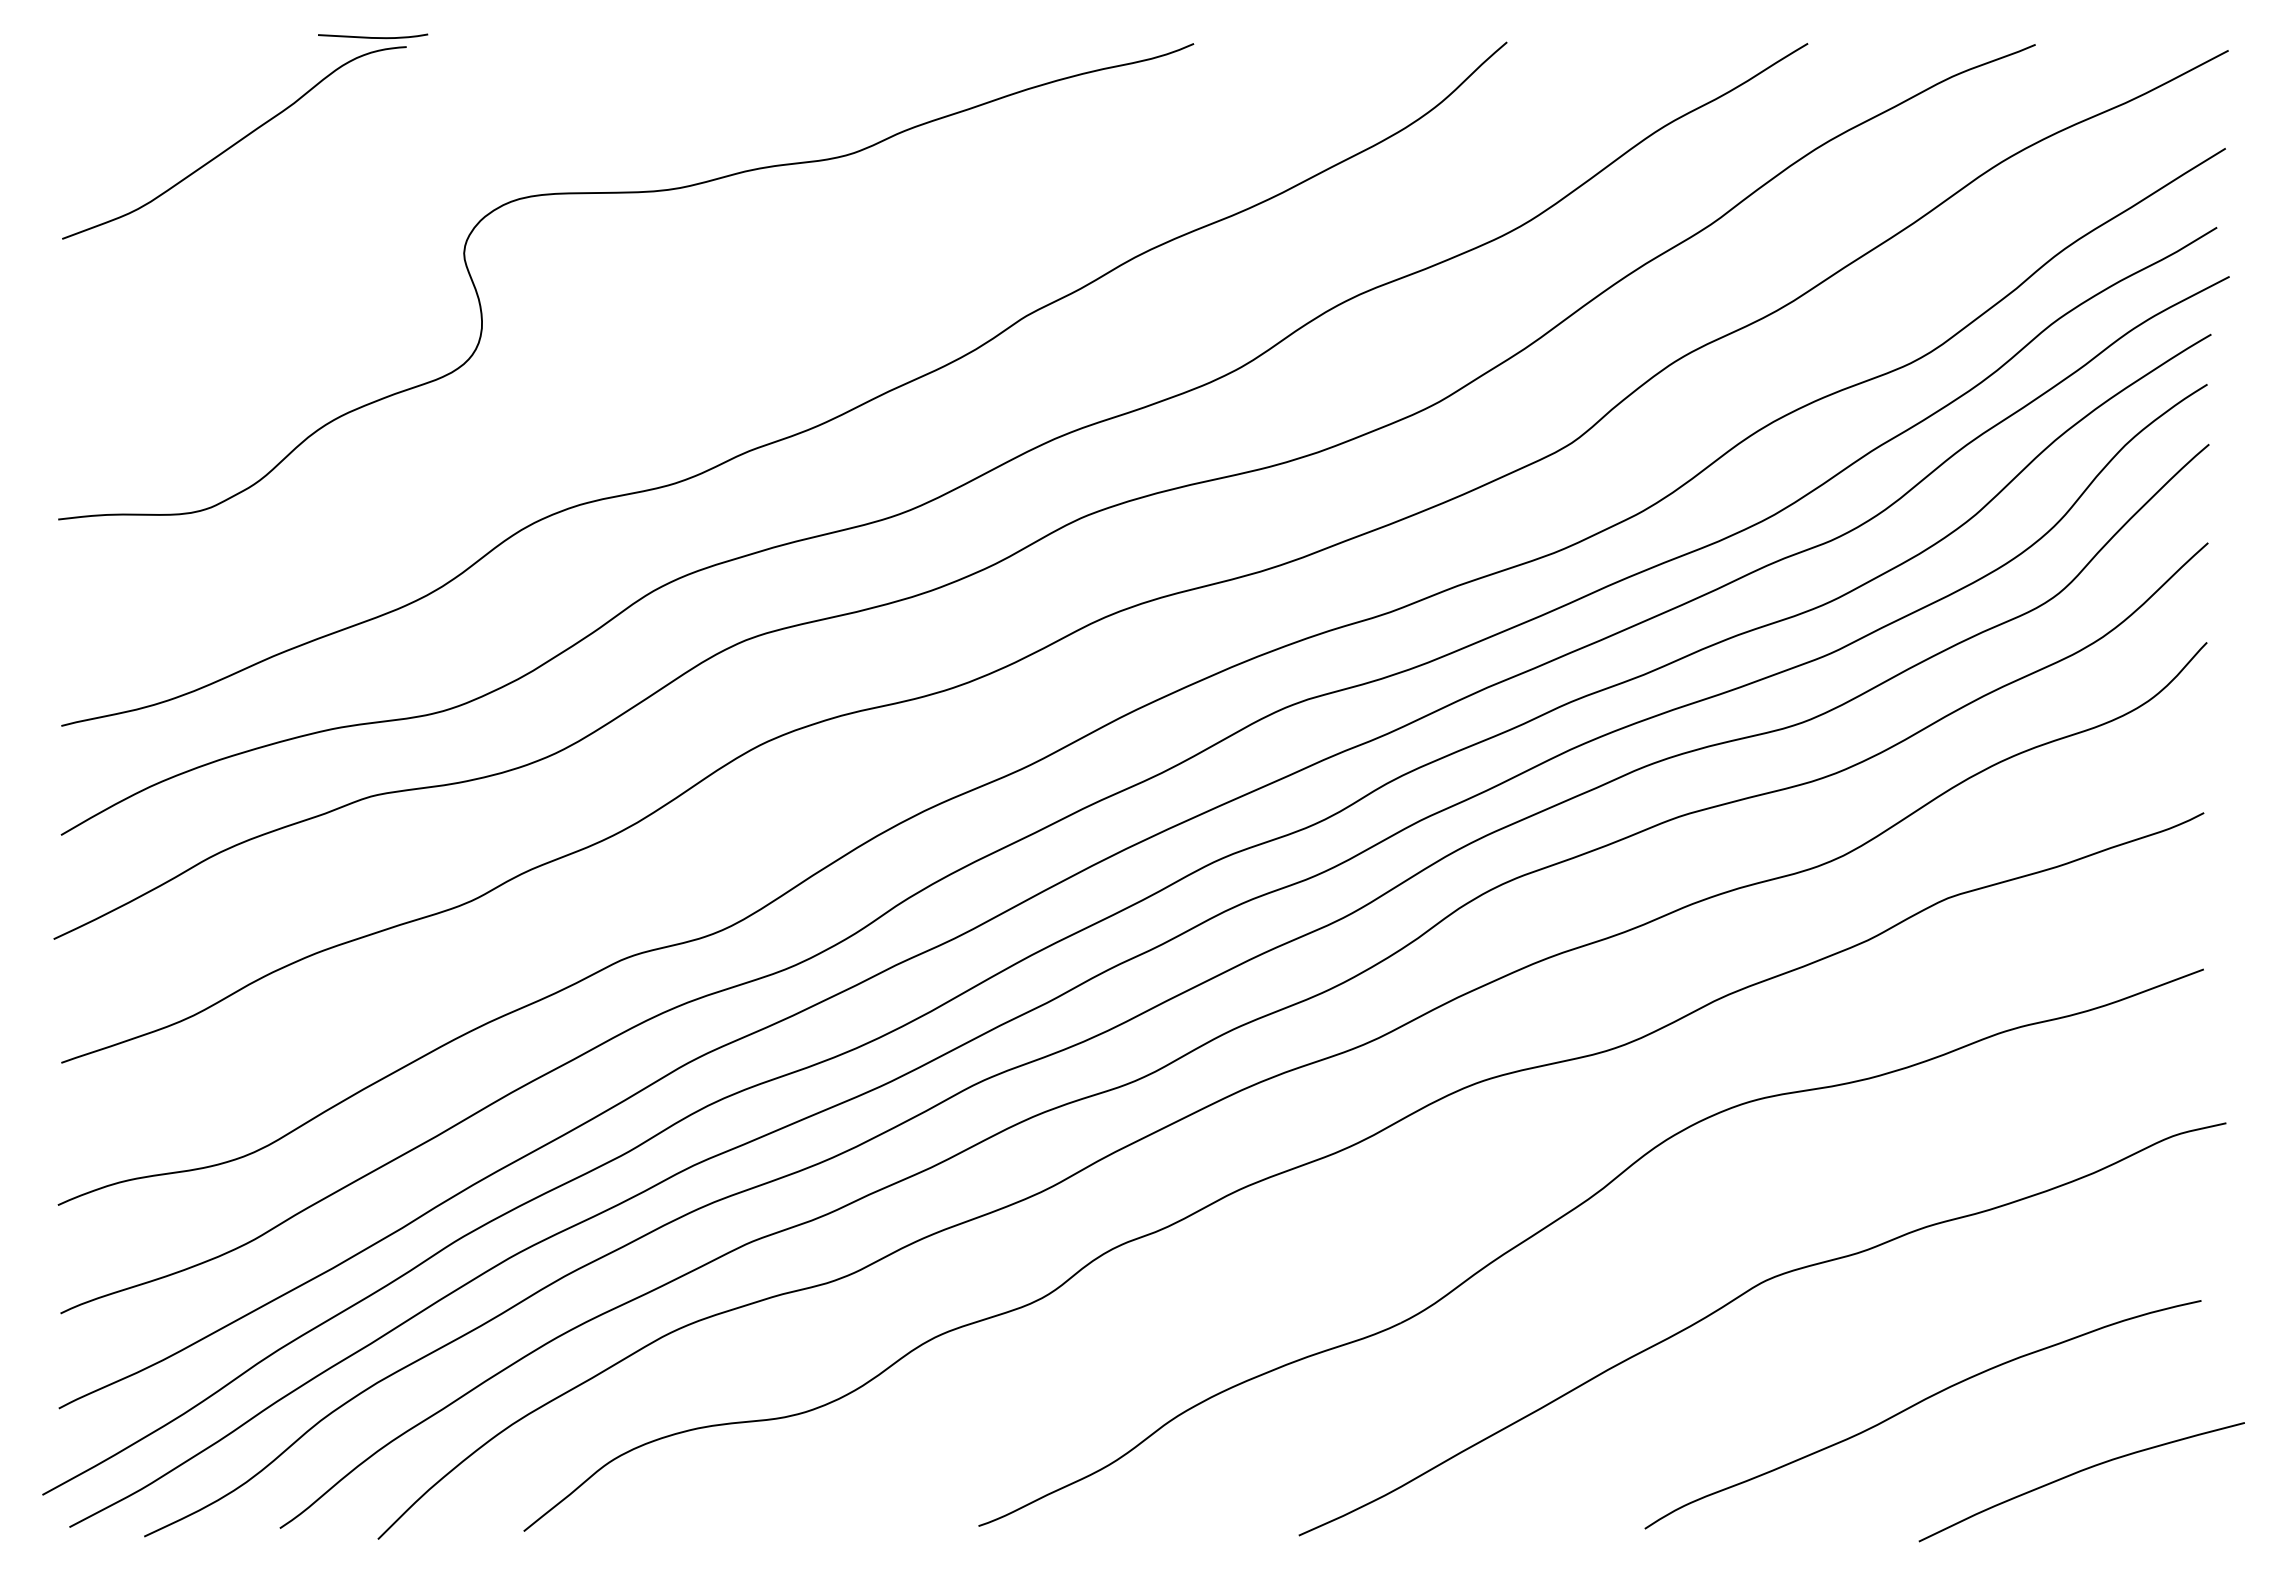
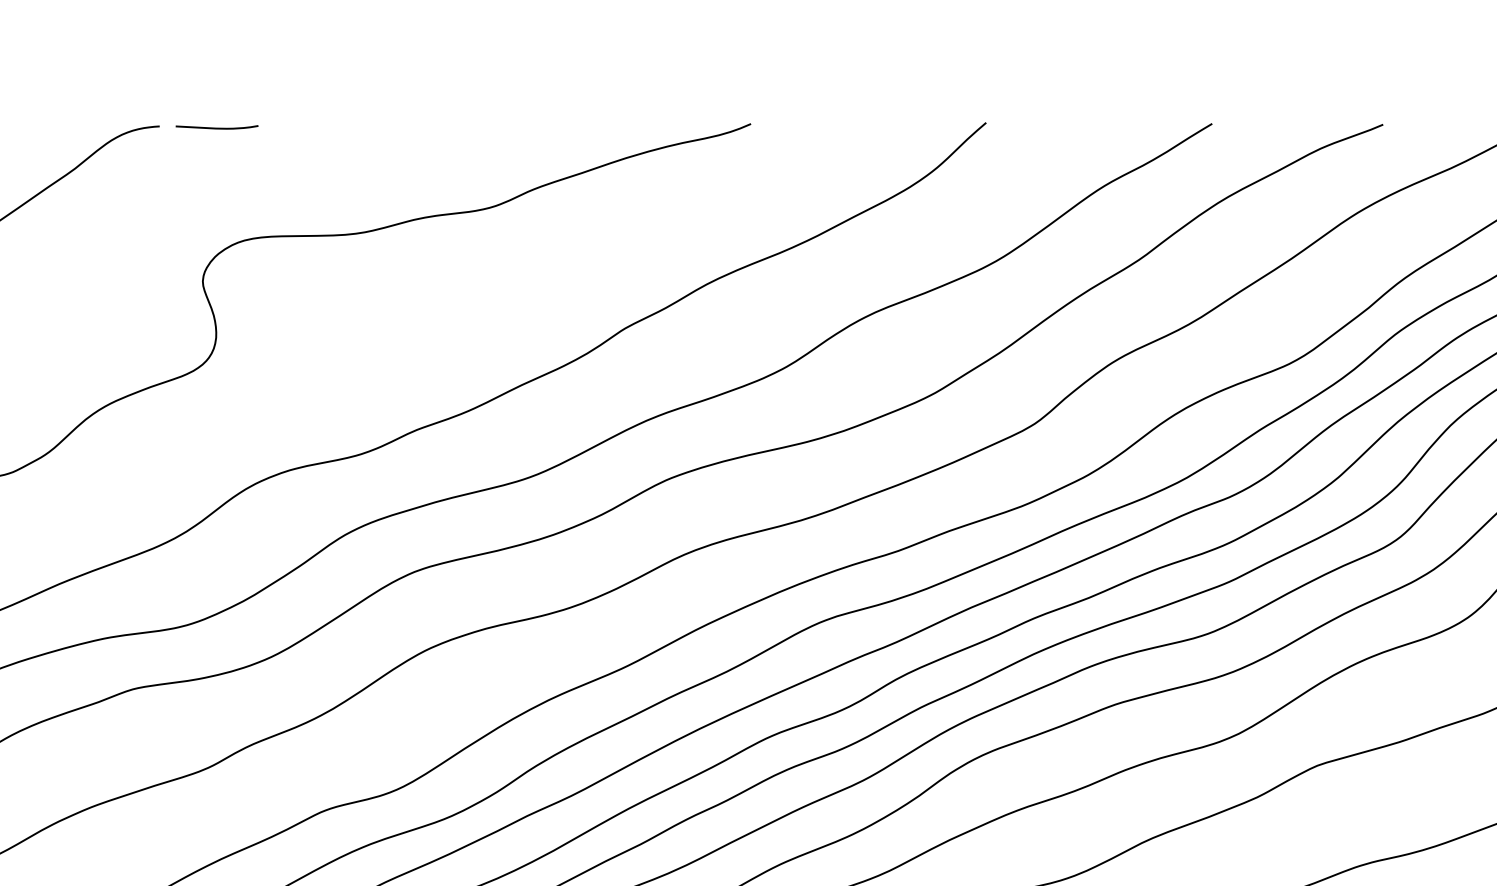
curve: (373, 37) -> (217, 128), moved

